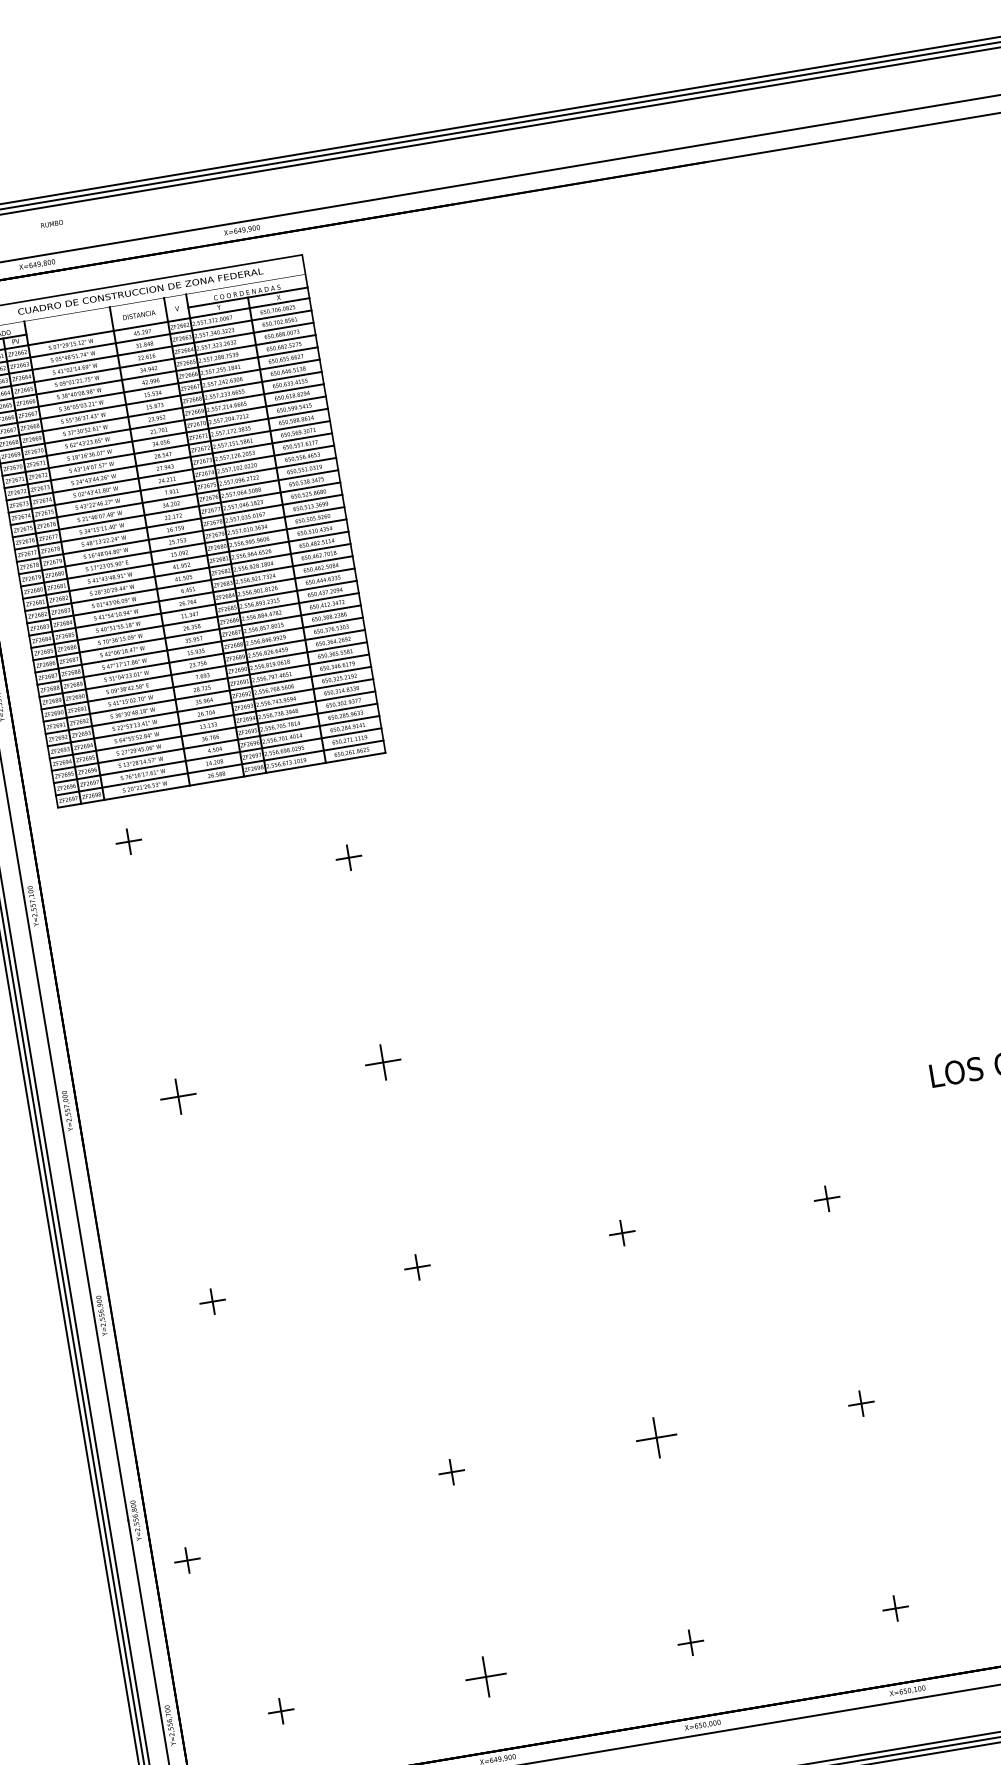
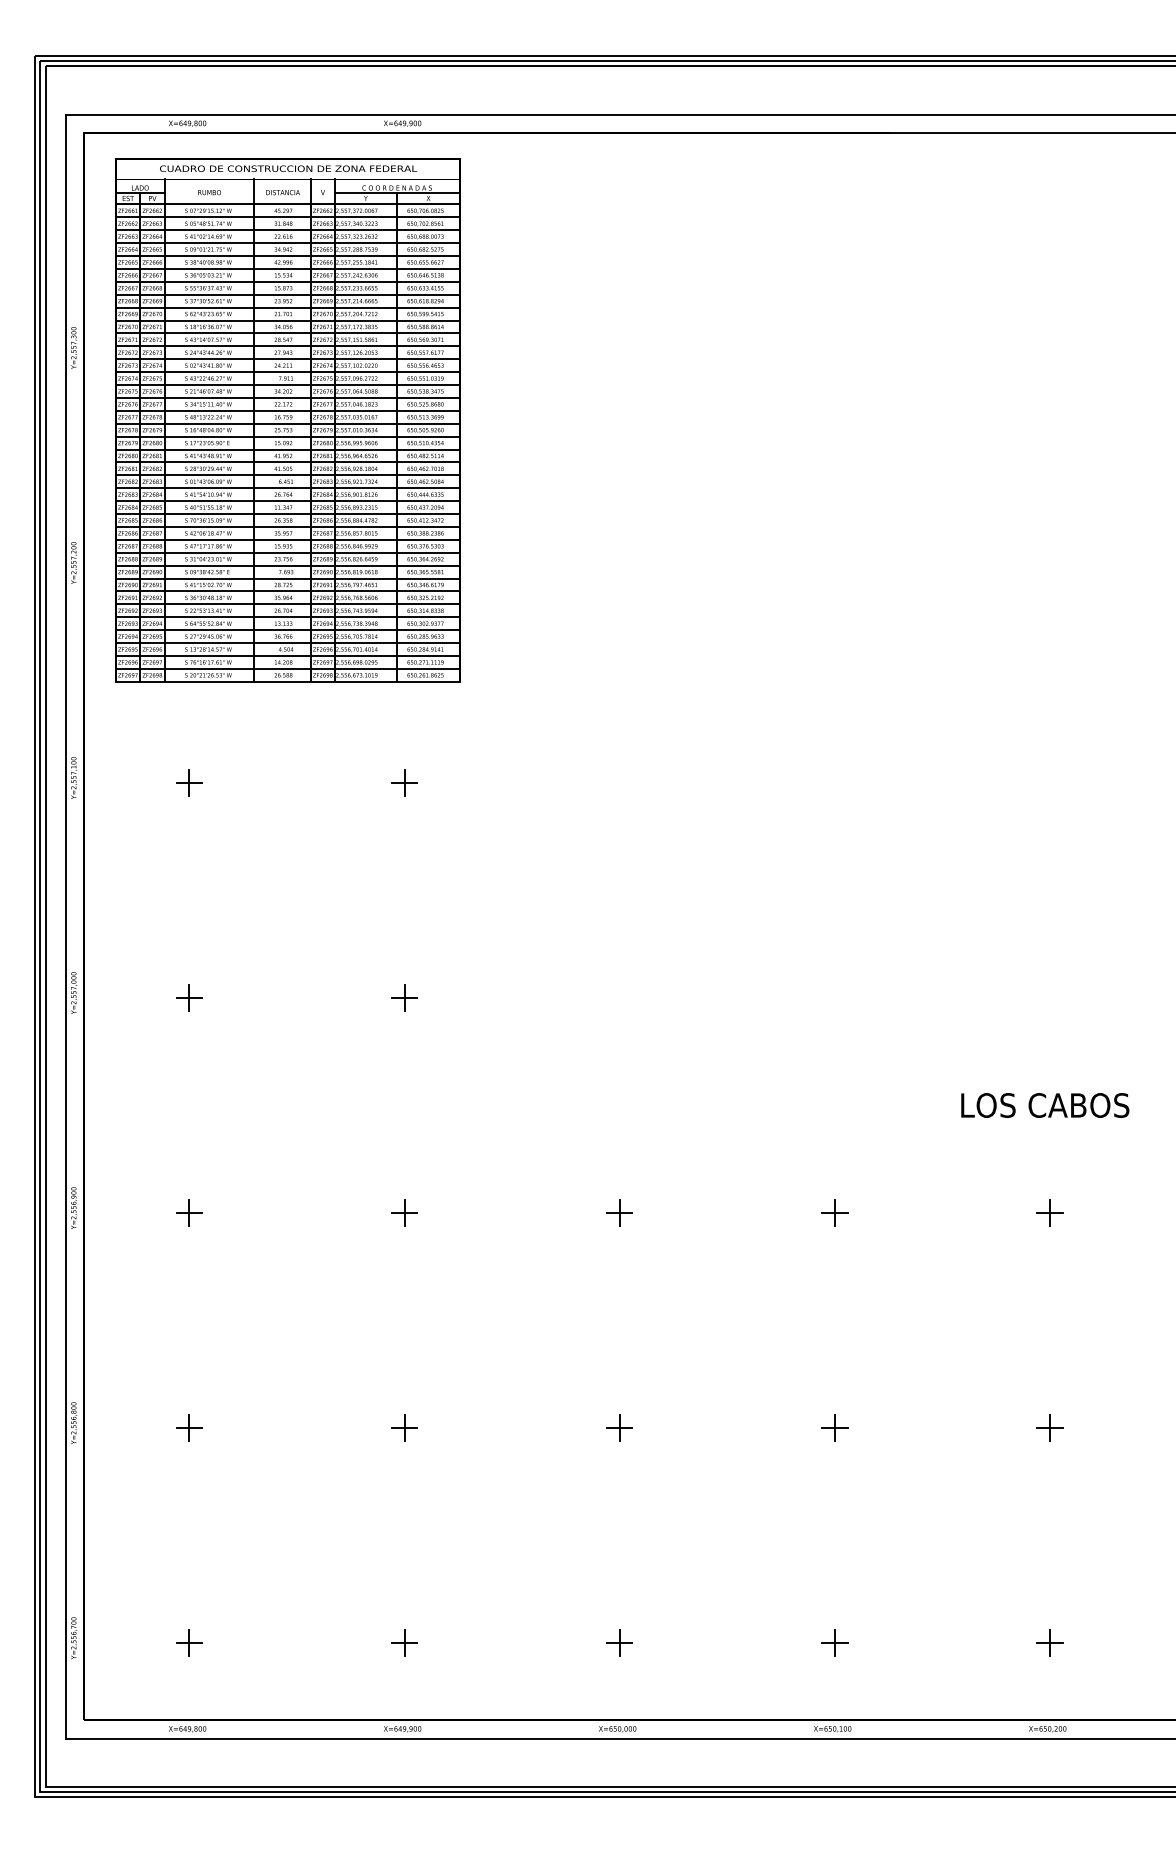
text: (51, 223) -> (209, 192), moved
part: (128, 841) -> (189, 782), moved
part: (383, 1062) -> (404, 997), size x0.71
part: (178, 1096) -> (189, 997), size x0.71
part: (656, 1437) -> (619, 1427), size x0.62
part: (187, 1560) -> (189, 1427), moved
part: (485, 1676) -> (404, 1642), size x0.62

